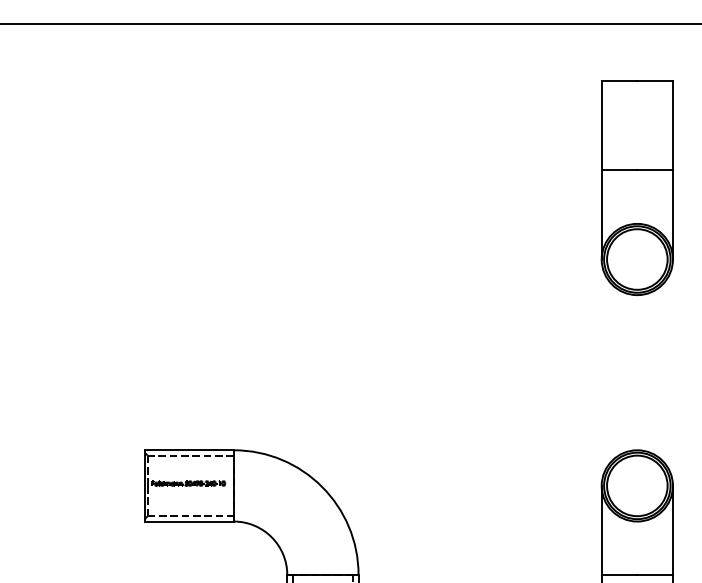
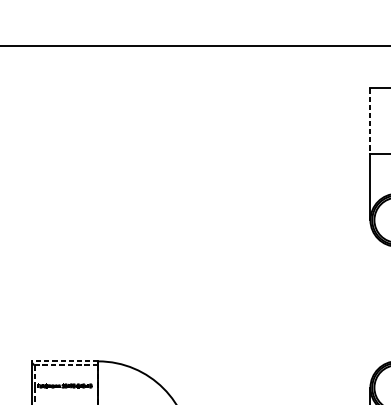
line: (601, 125) -> (370, 121), solid -> dashed
line: (189, 450) -> (65, 361), solid -> dashed

